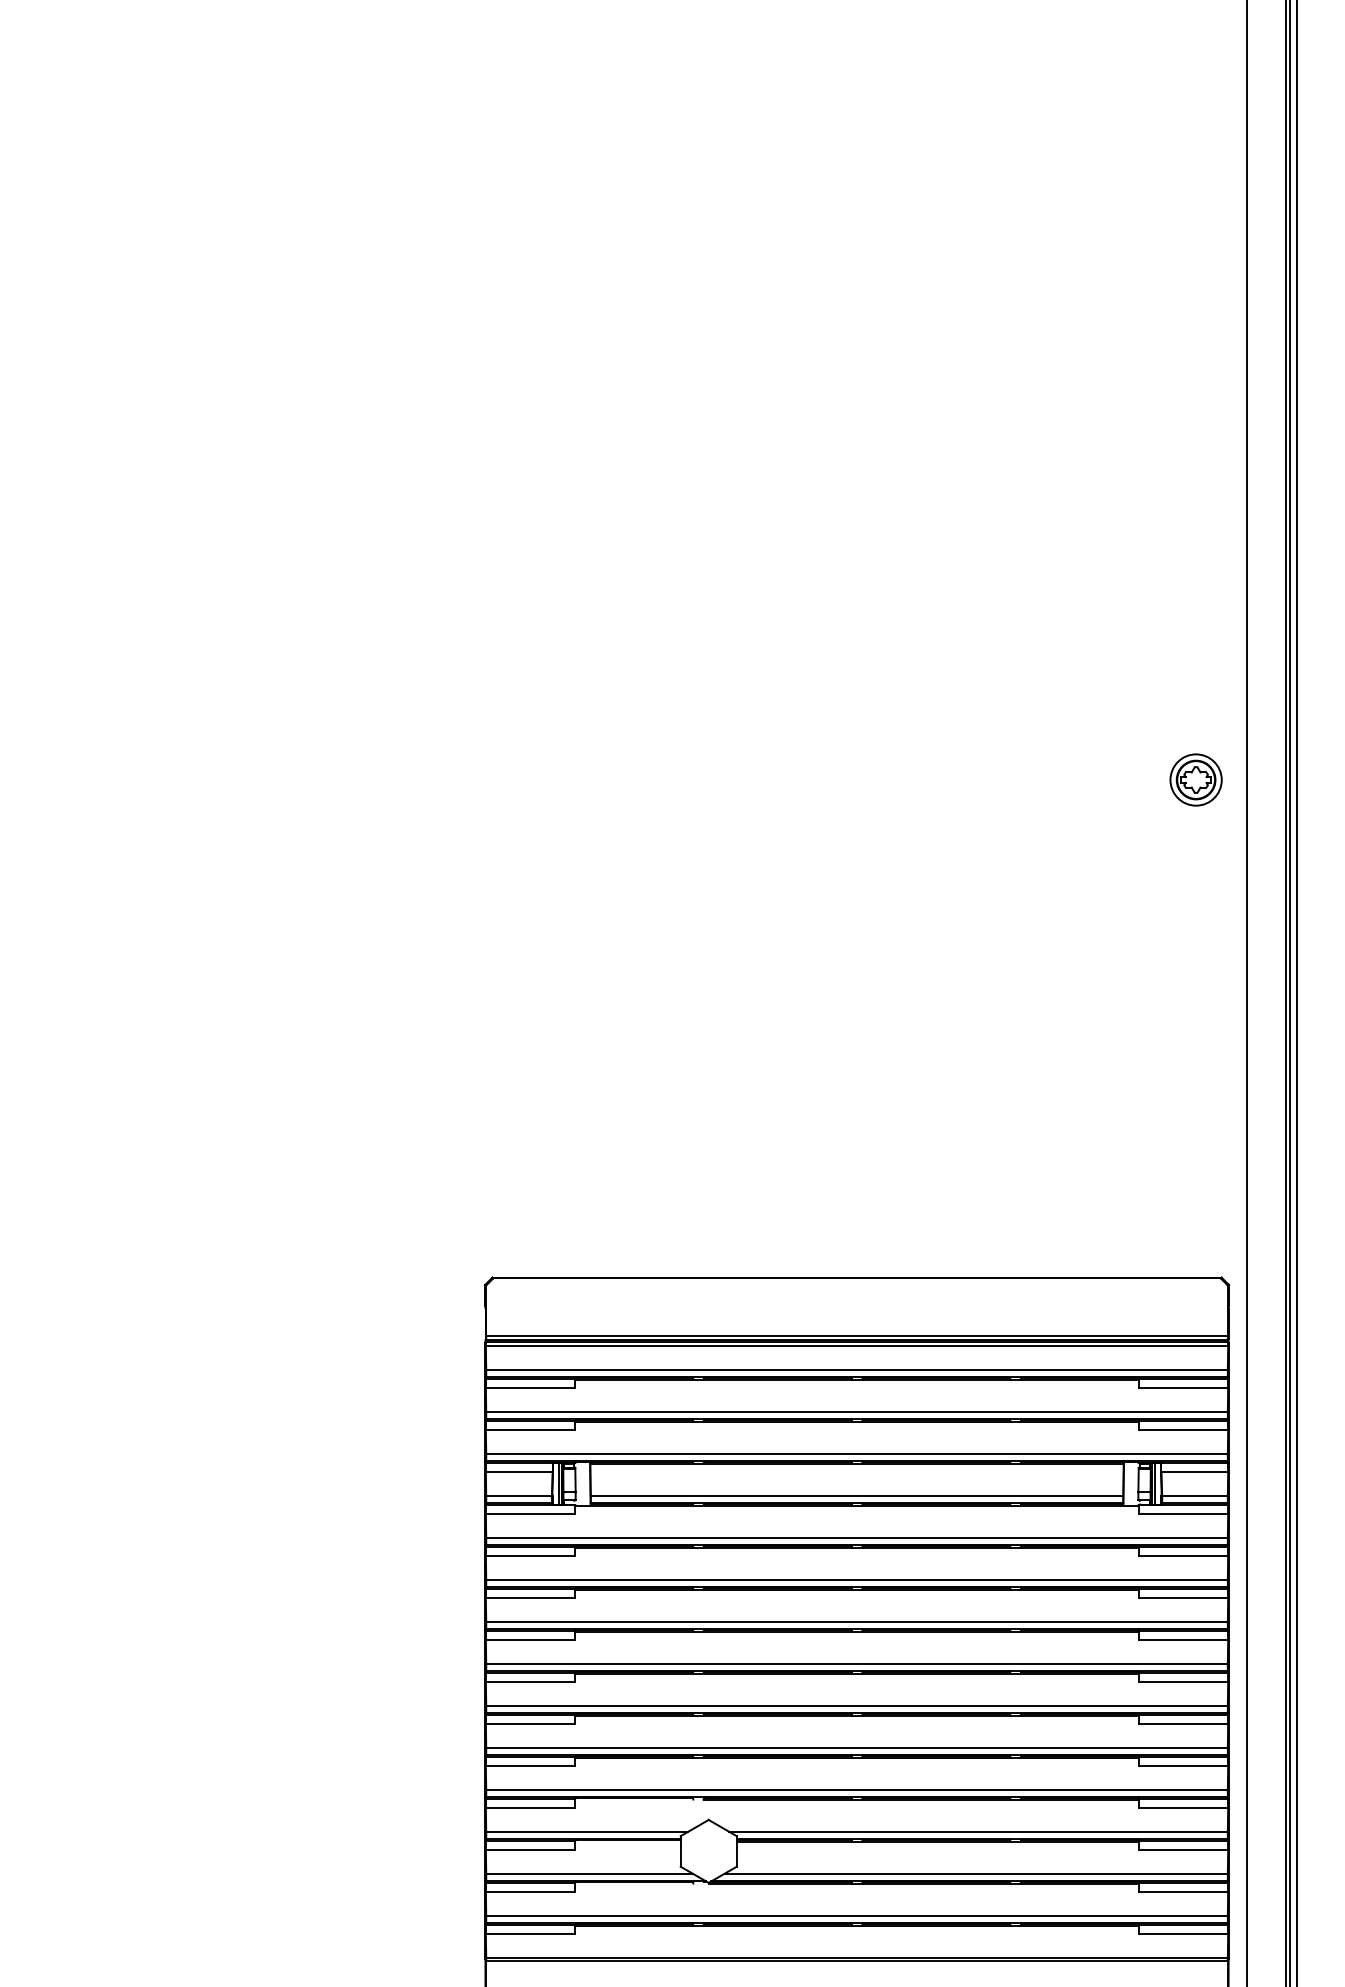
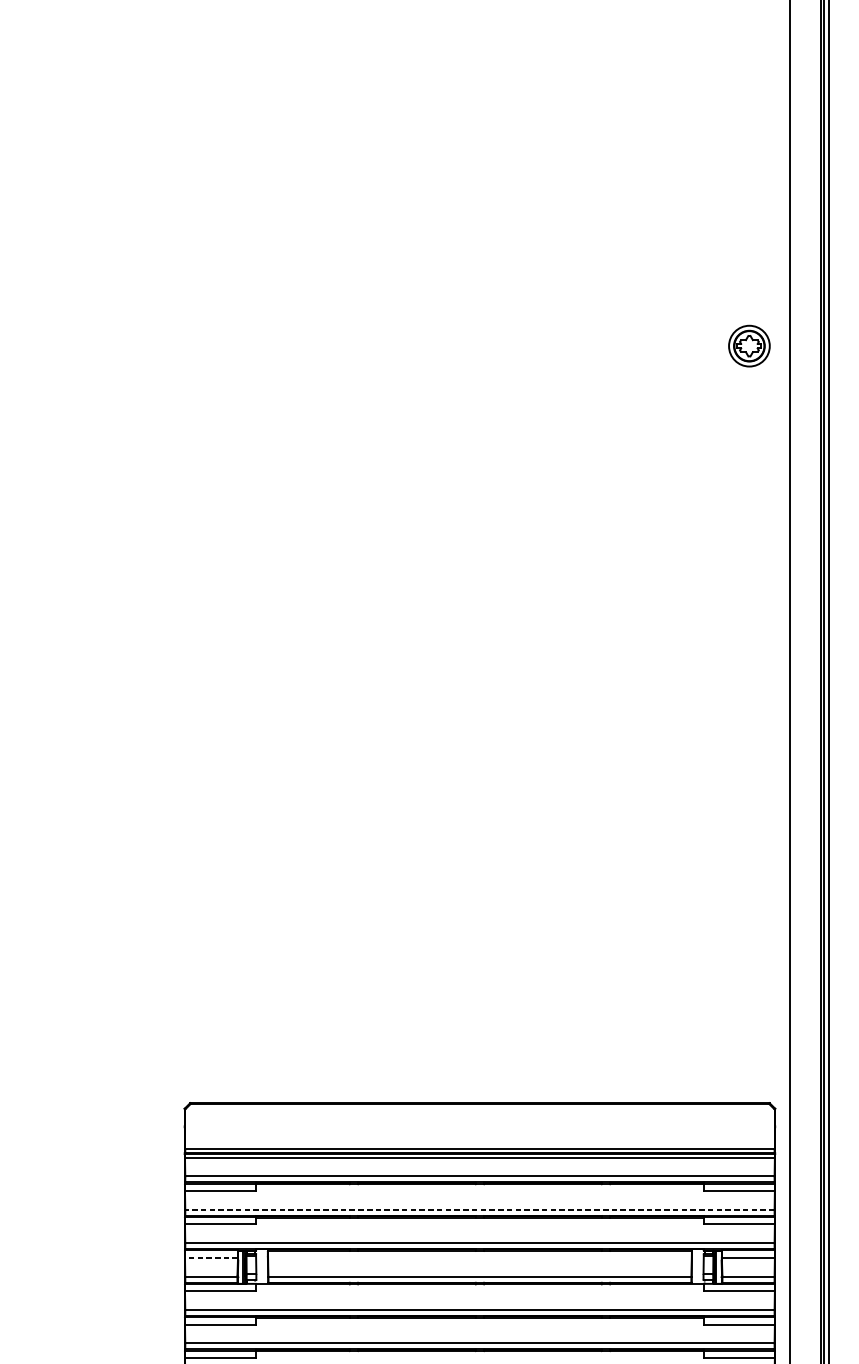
part: (1195, 779) -> (748, 345), moved
line: (857, 1411) -> (480, 1209), solid -> dashed
line: (518, 1472) -> (210, 1258), solid -> dashed

